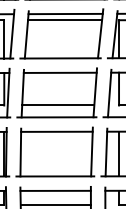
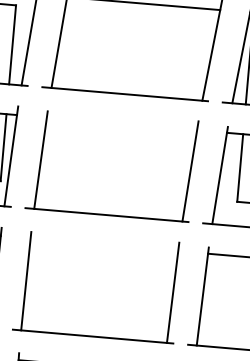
line: (65, 20) -> (142, 16), removed
line: (59, 72) -> (120, 123), removed
line: (58, 105) -> (112, 190), removed
line: (56, 131) -> (103, 244), removed
line: (119, 153) -> (229, 300), removed

